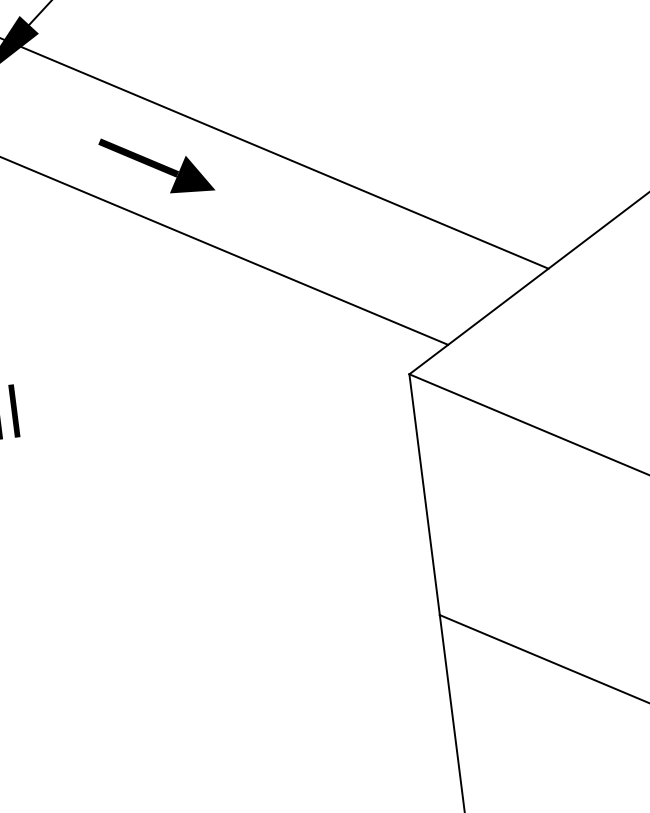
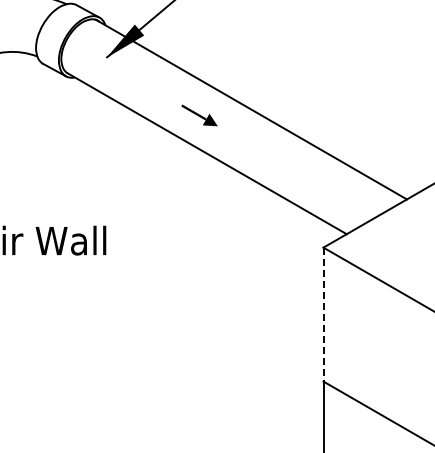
part: (156, 164) -> (199, 115), size x0.6
line: (424, 494) -> (323, 314), solid -> dashed

